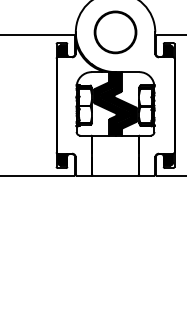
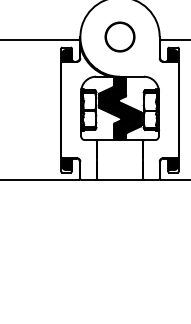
circle: (114, 31) -> (119, 36), size x0.7

